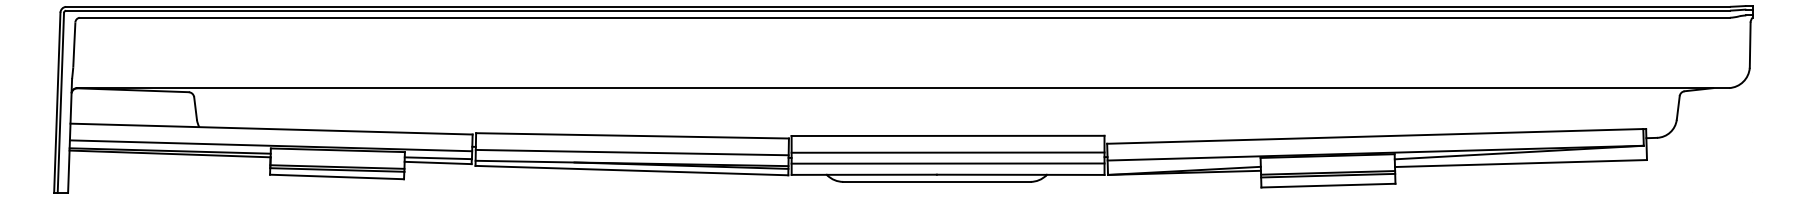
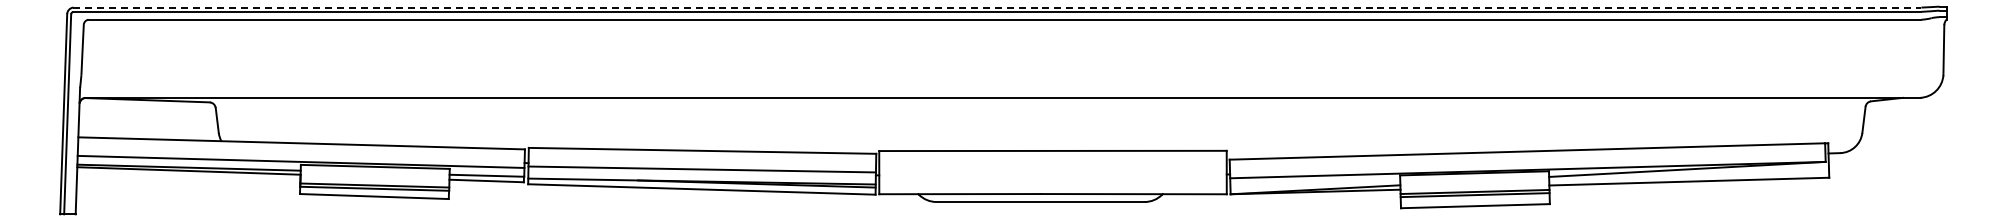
line: (898, 6) -> (997, 7), solid -> dashed
line: (947, 152) -> (1052, 169), removed
line: (947, 163) -> (1052, 181), removed

